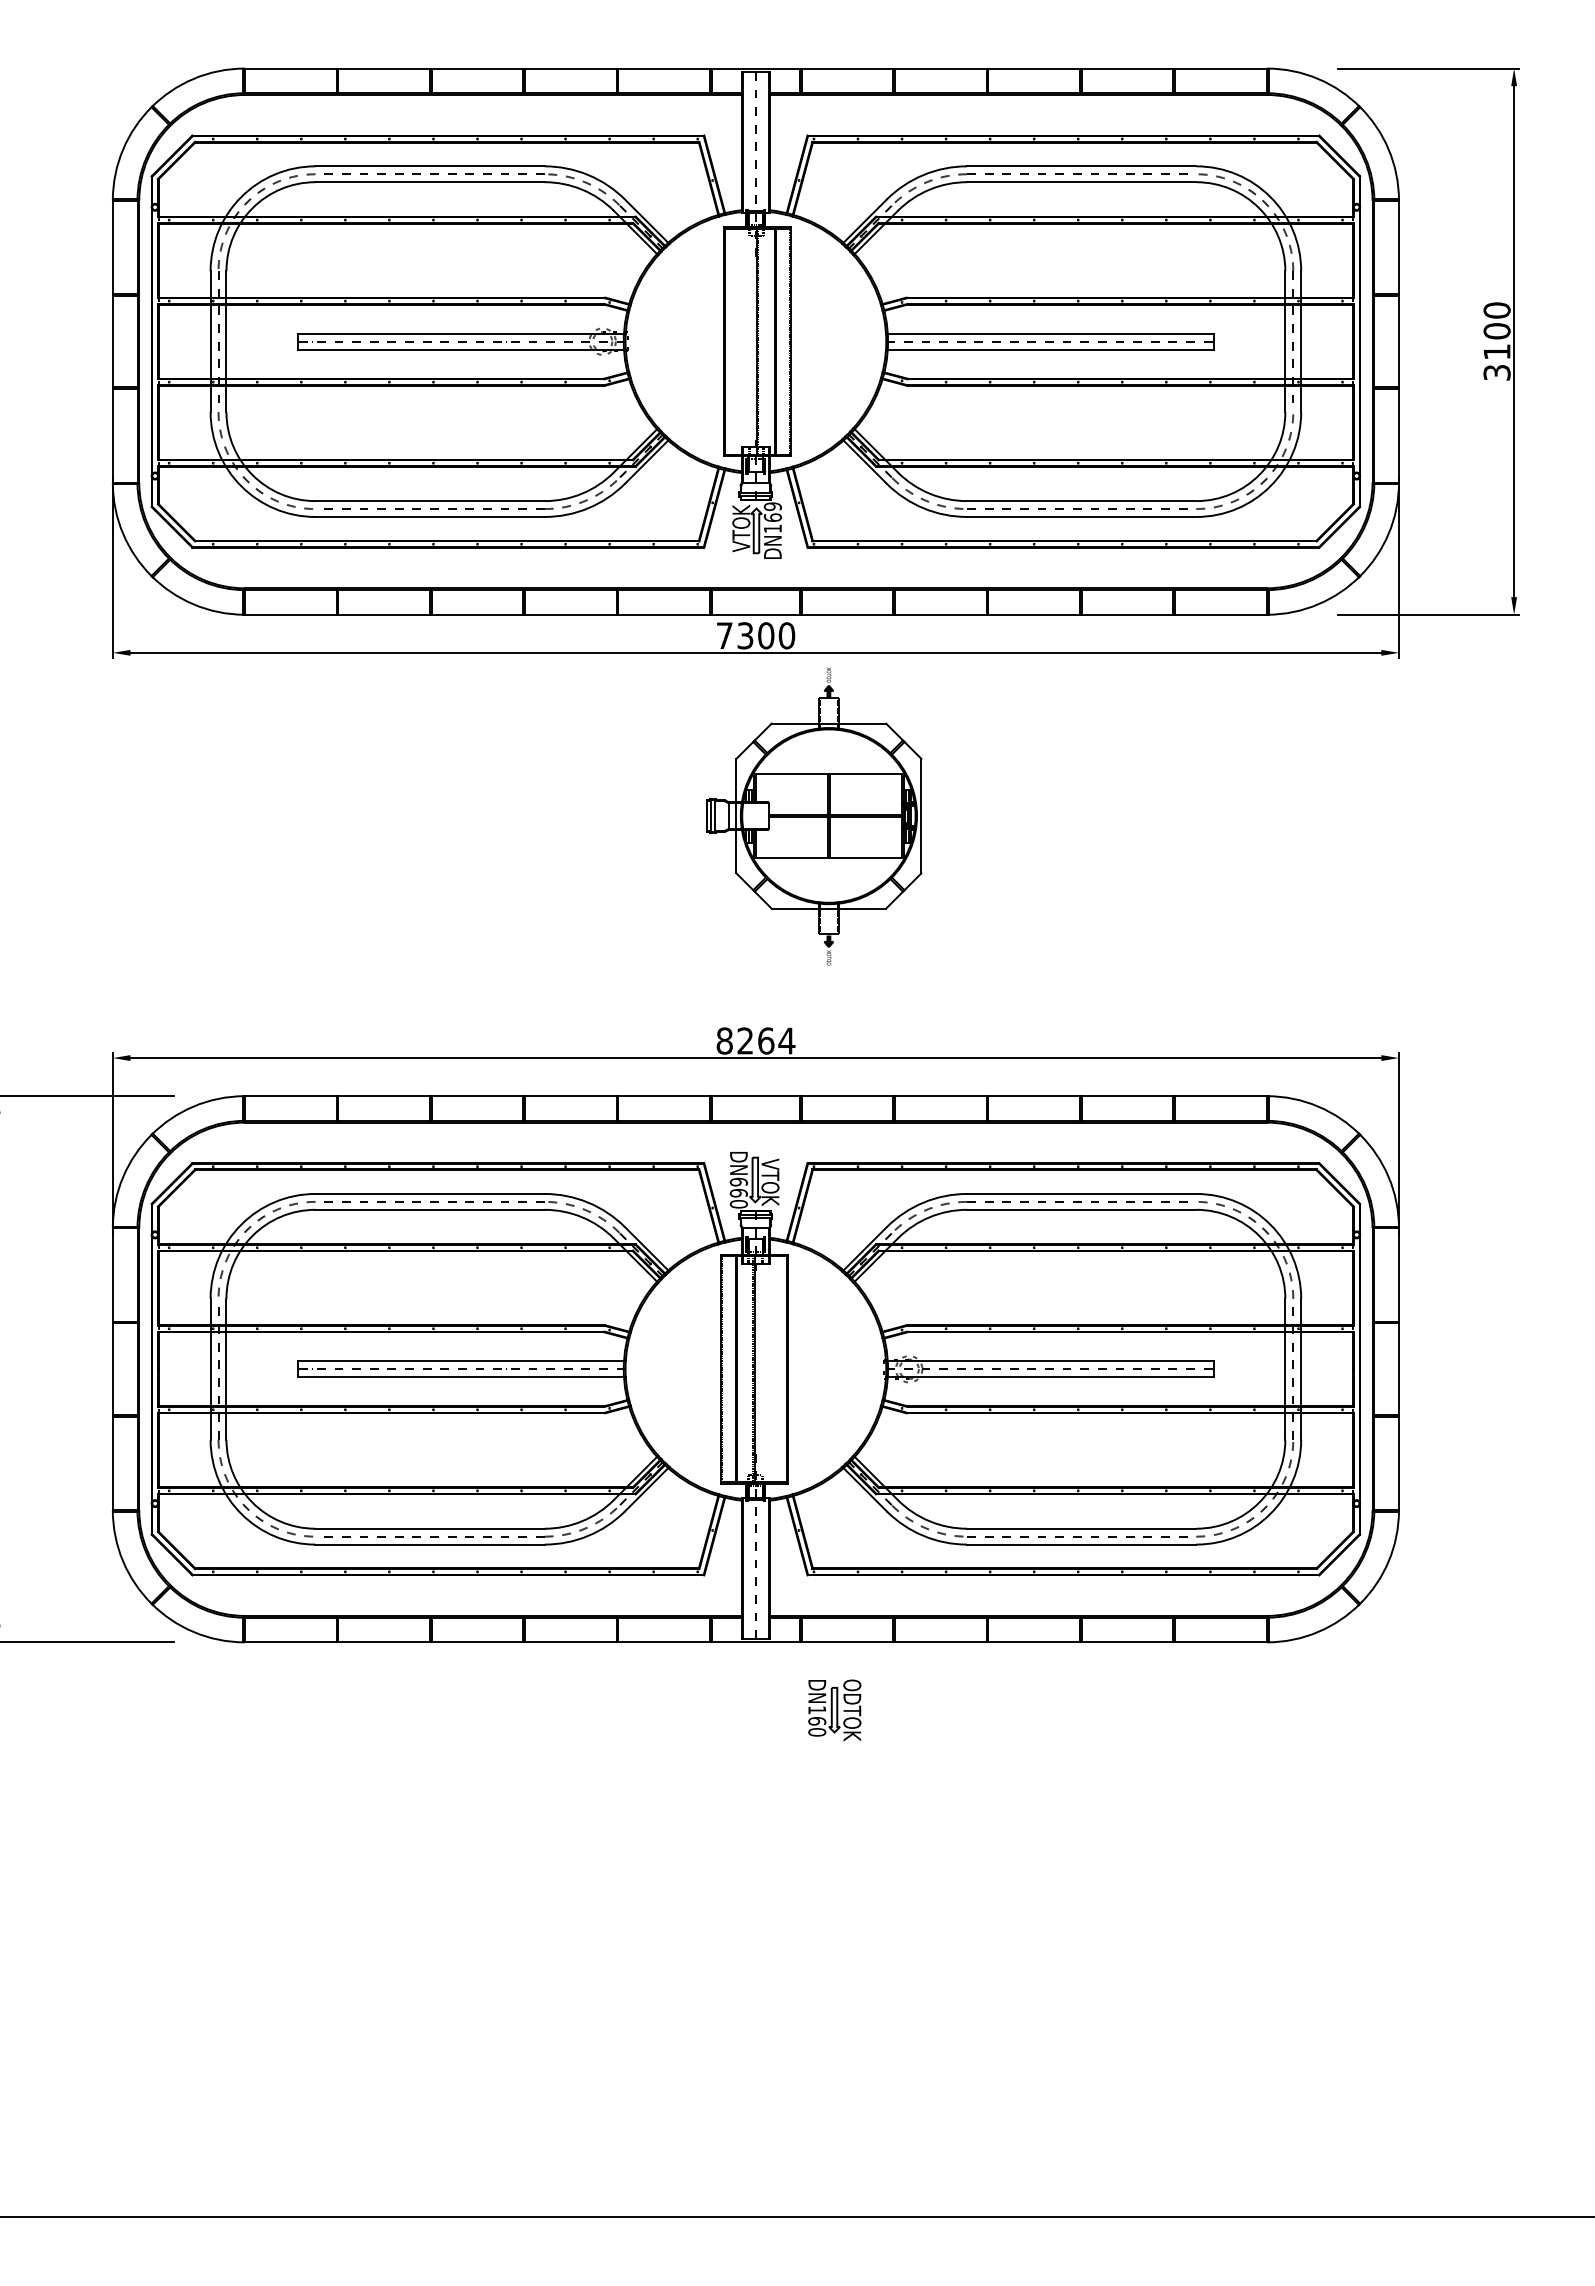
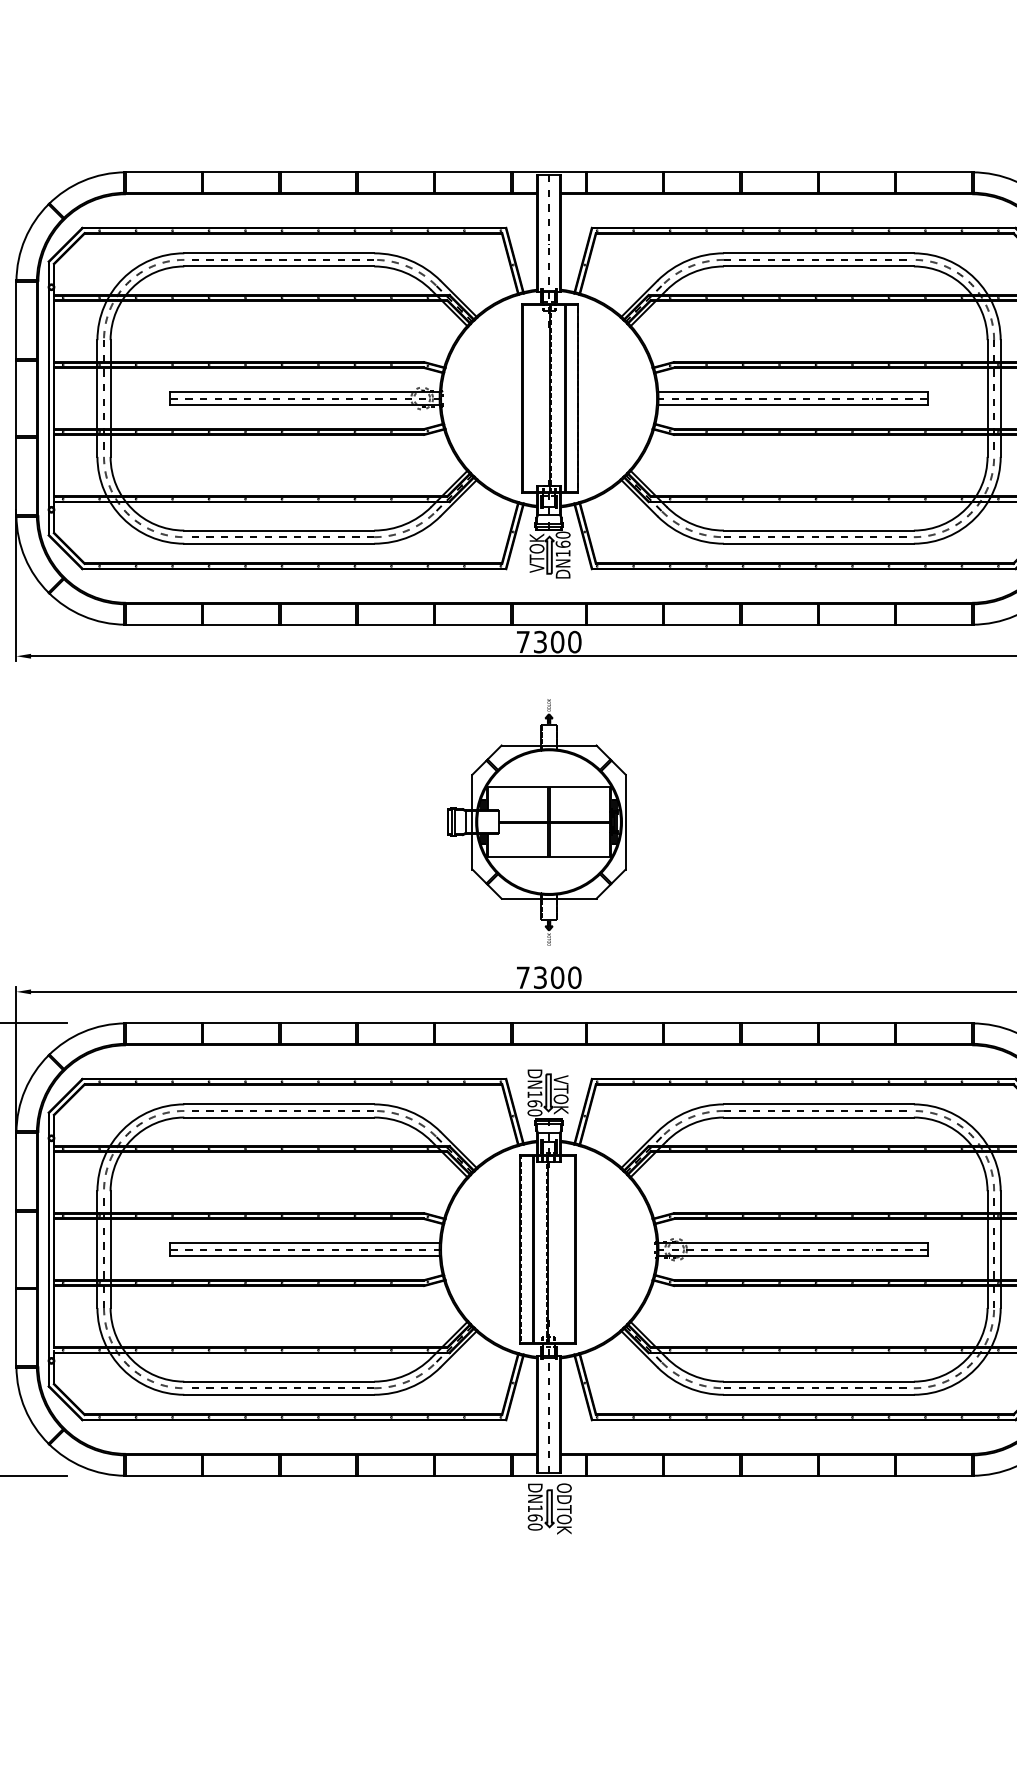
text: (772, 506) -> (562, 535), DN169 -> DN160
part: (814, 816) -> (537, 822), moved
text: (755, 1040) -> (548, 977), 8264 -> 7300
text: (738, 1181) -> (534, 1094), DN660 -> DN160
part: (834, 1710) -> (549, 1509), moved

